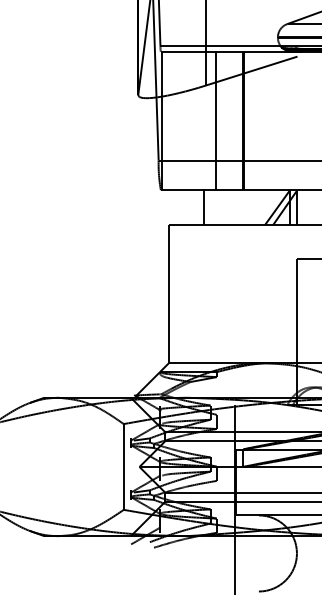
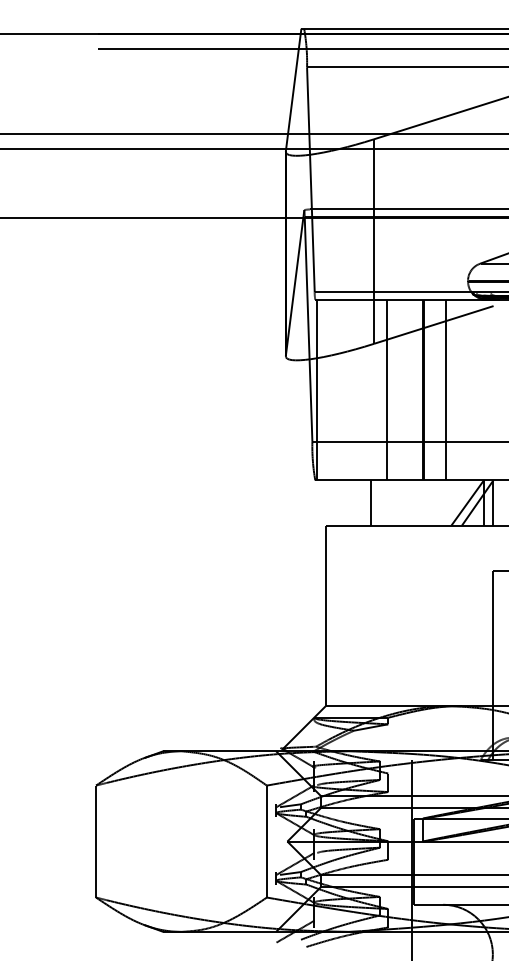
line: (261, 120) -> (446, 389), added

